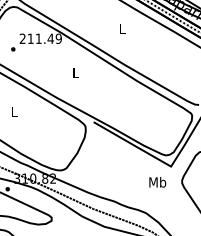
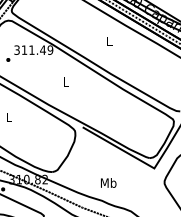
text: (22, 39) -> (16, 50), 211.49 -> 311.49
text: (157, 182) -> (108, 183), moved

